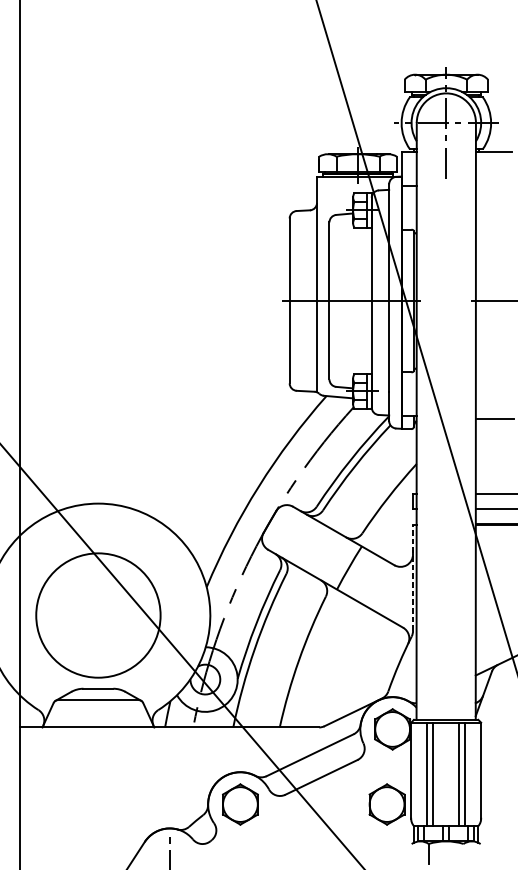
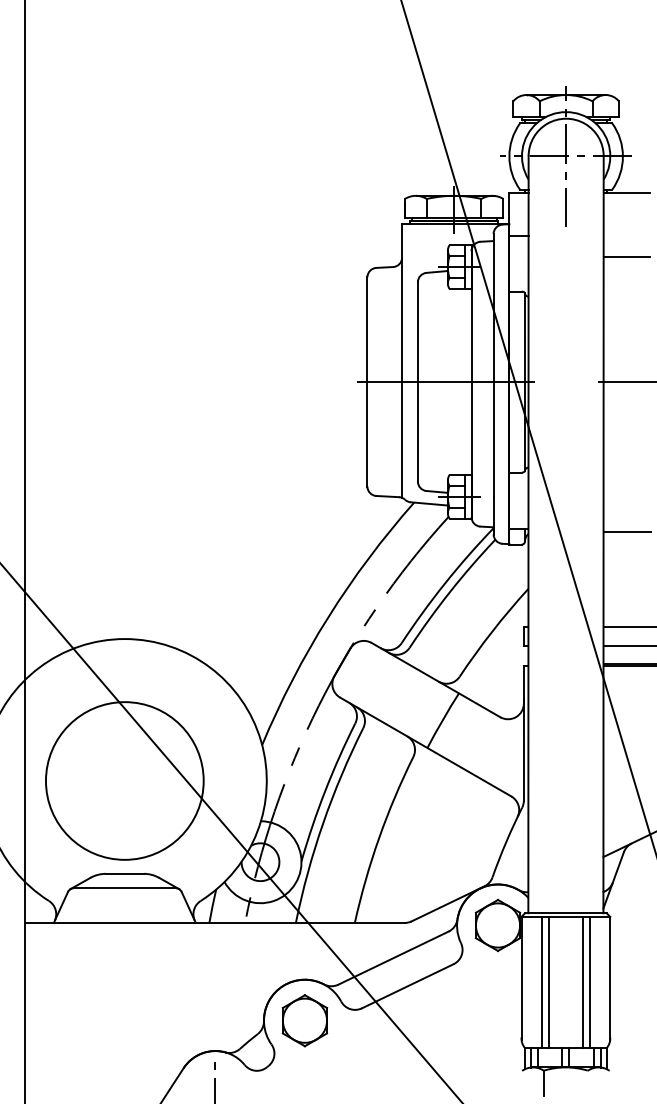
line: (493, 202) -> (626, 256), added
line: (412, 577) -> (523, 732), dashed -> solid
part: (386, 804) -> (490, 1020), removed

